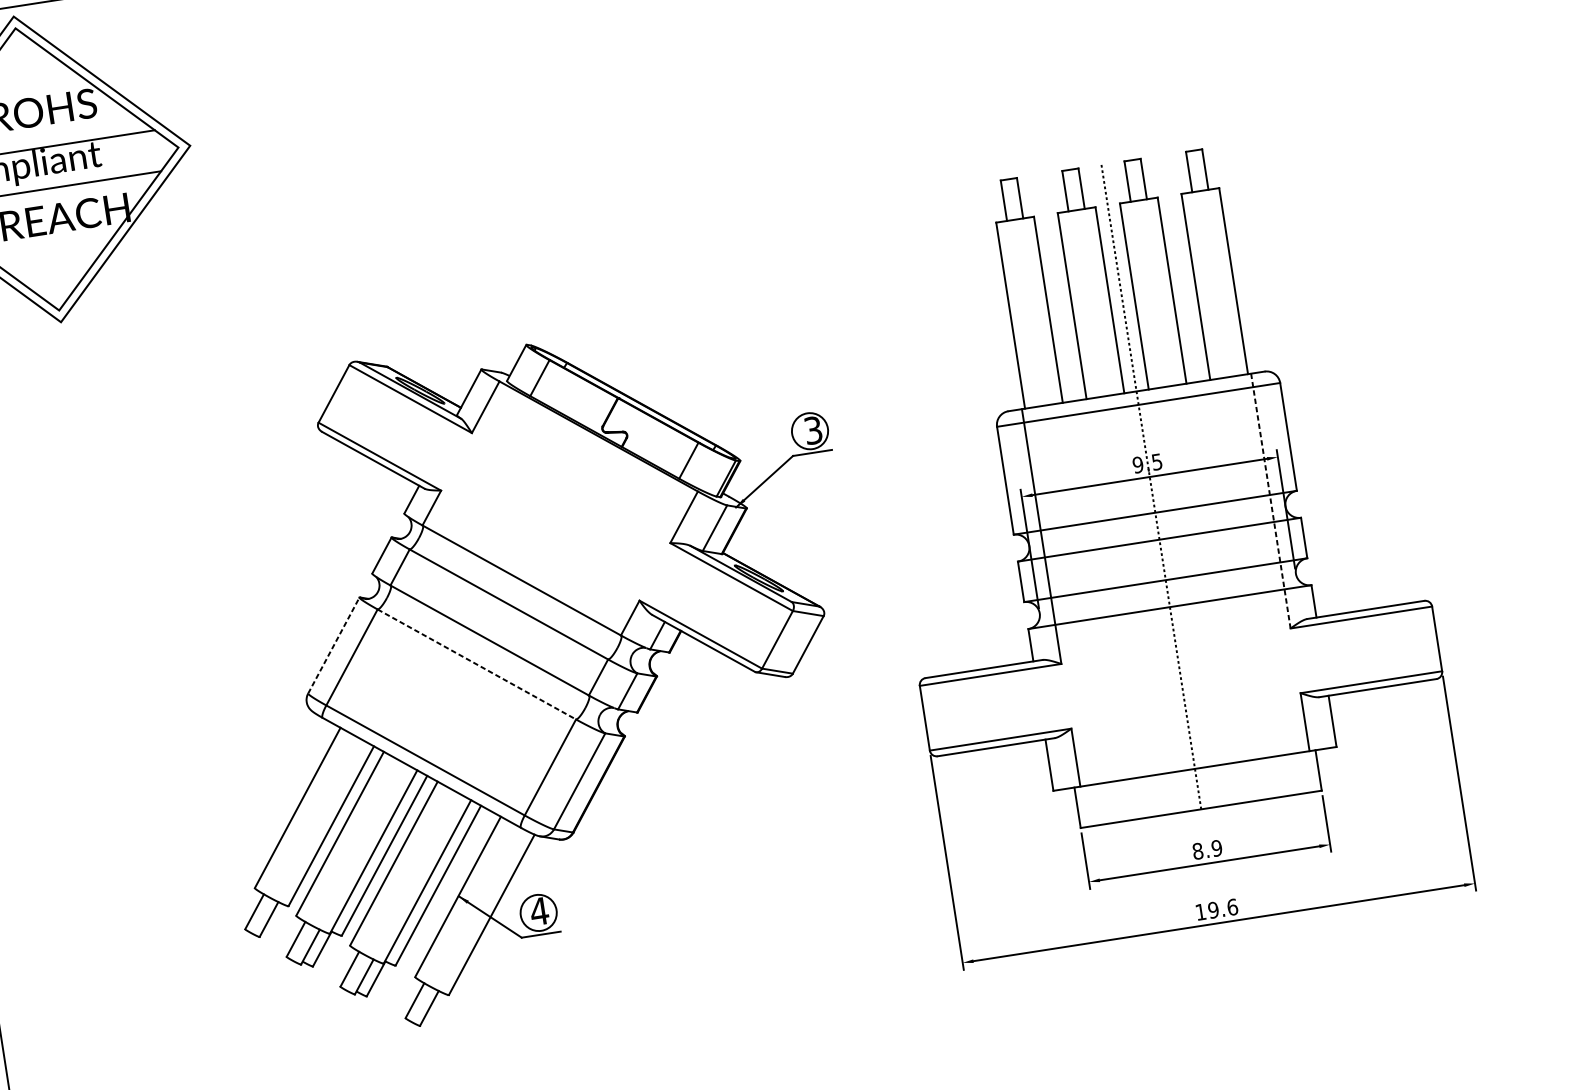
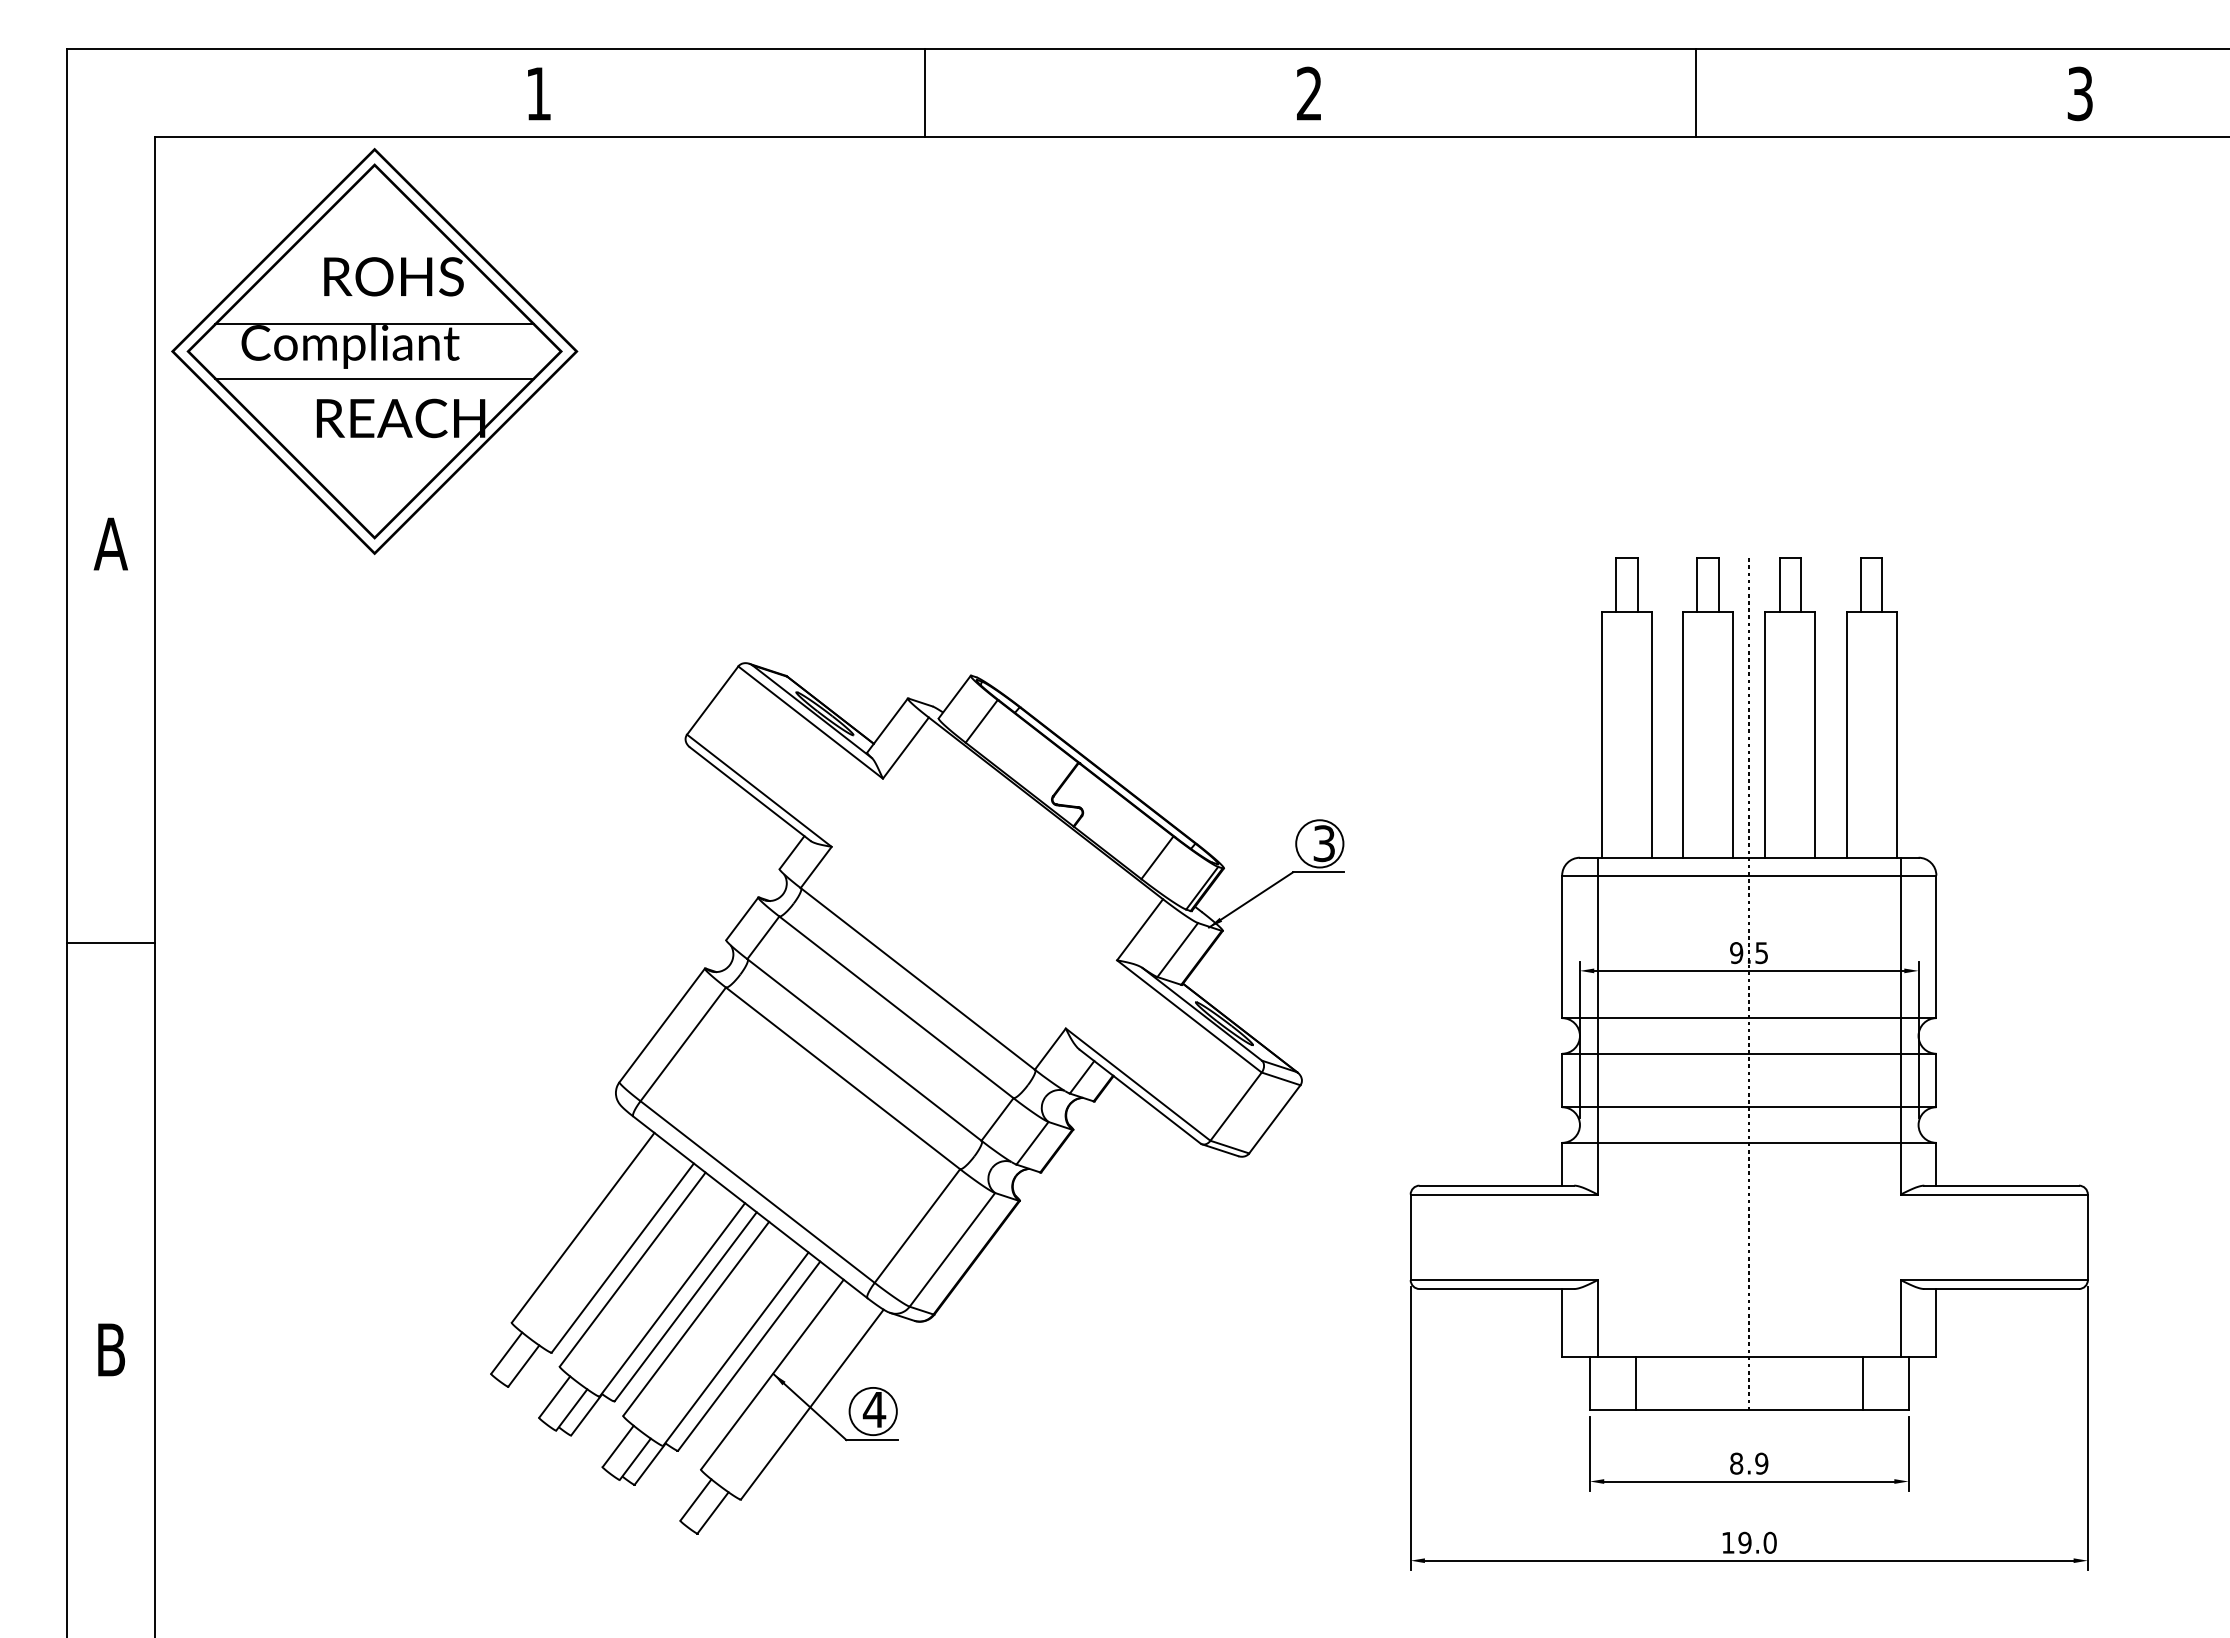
line: (1270, 501) -> (1900, 1026), dashed -> solid
line: (334, 645) -> (662, 1025), dashed -> solid
line: (477, 664) -> (843, 1078), dashed -> solid
line: (1283, 775) -> (1862, 1383), added
line: (1112, 802) -> (1635, 1383), added
text: (1232, 907) -> (1769, 1542), 19.6 -> 19.0

